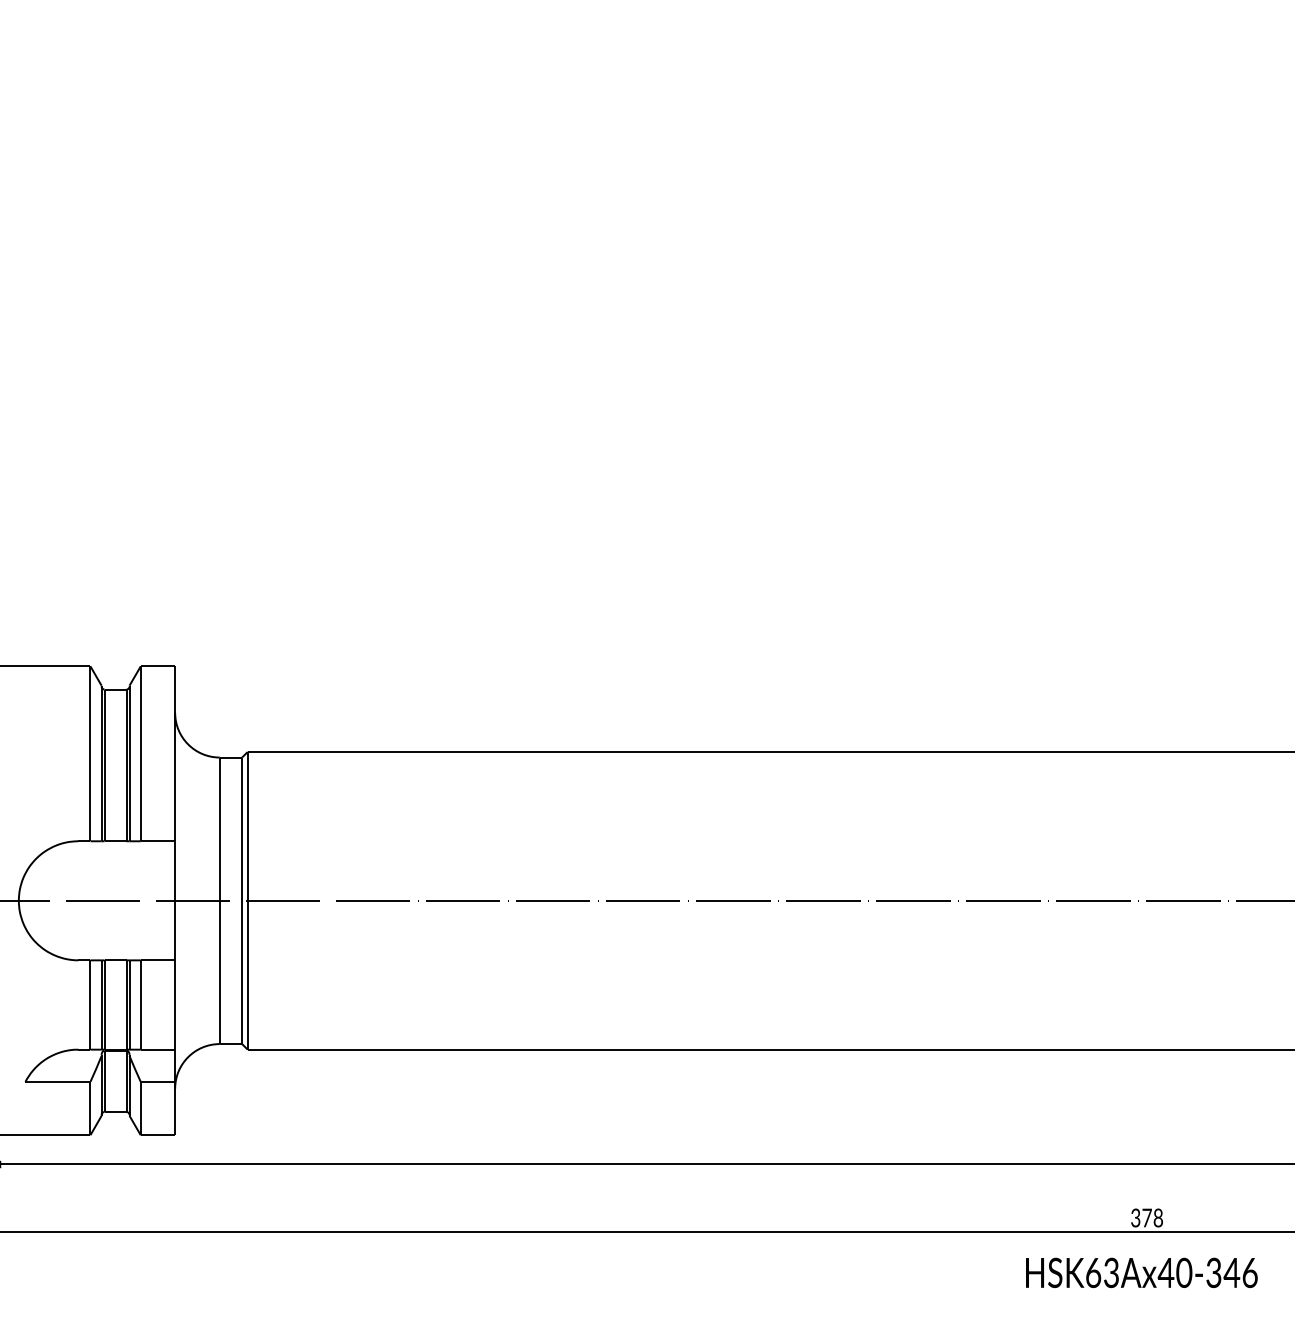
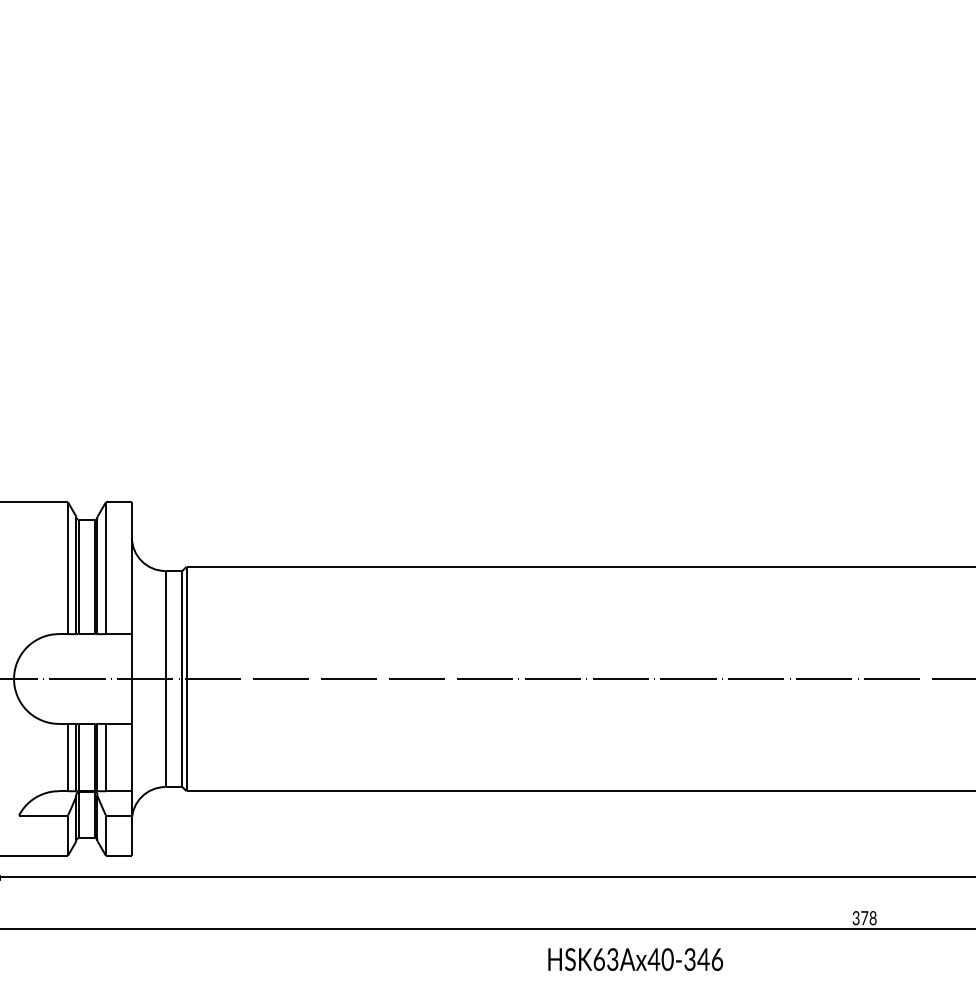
text: (1141, 1272) -> (635, 959), moved

